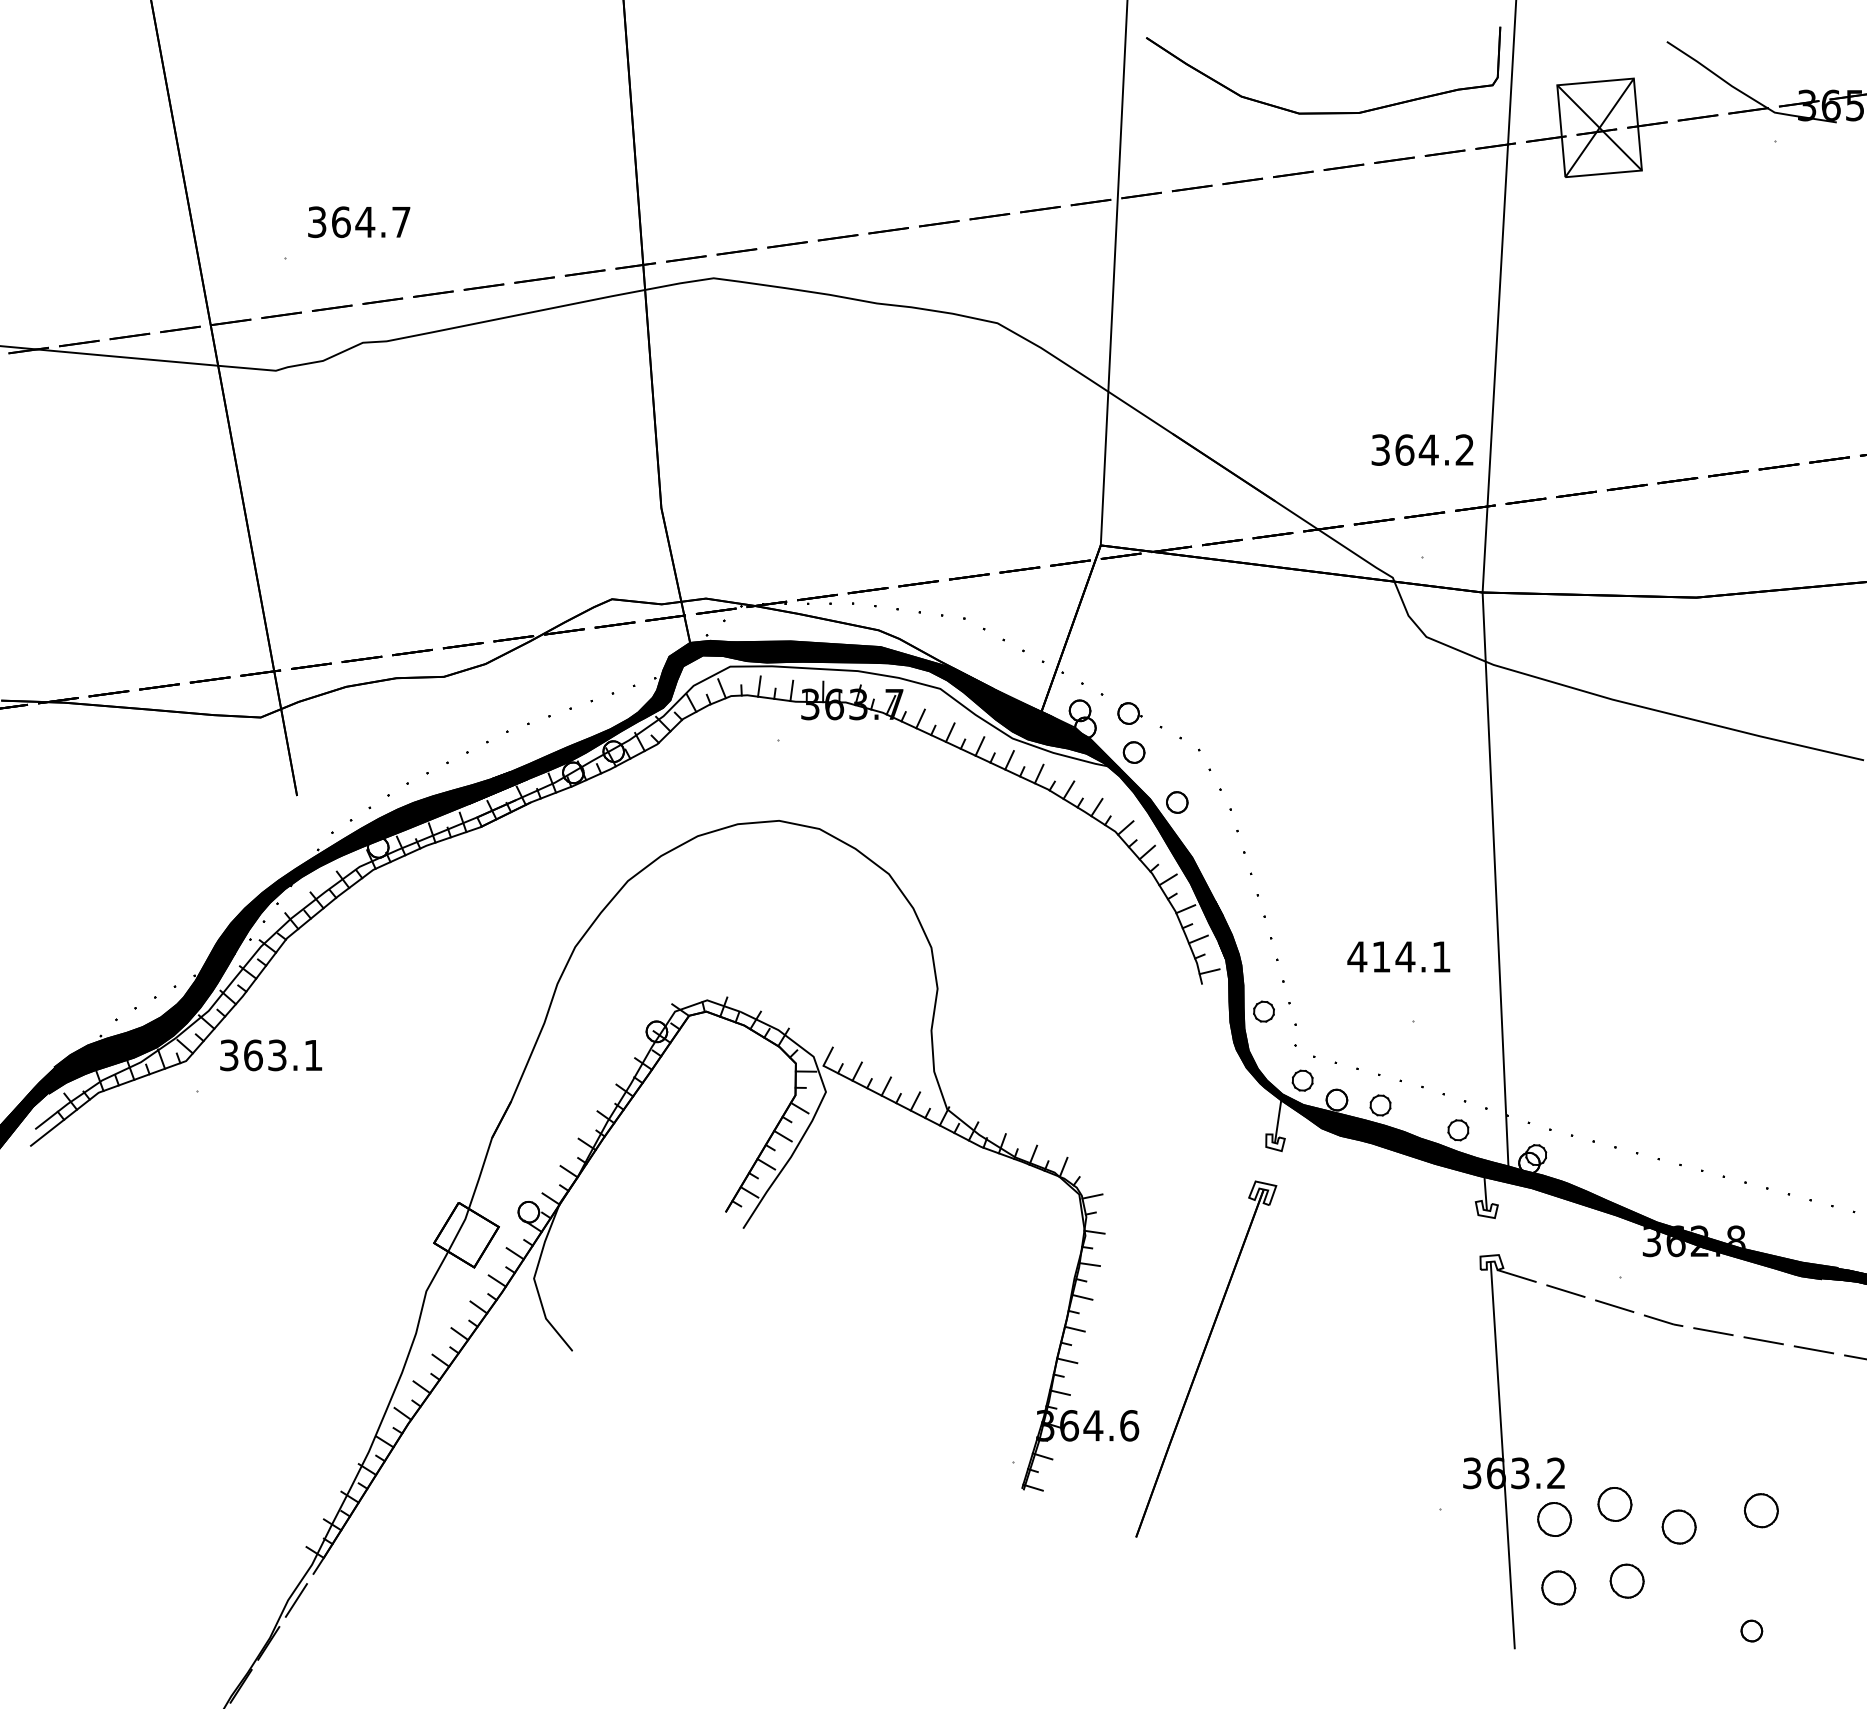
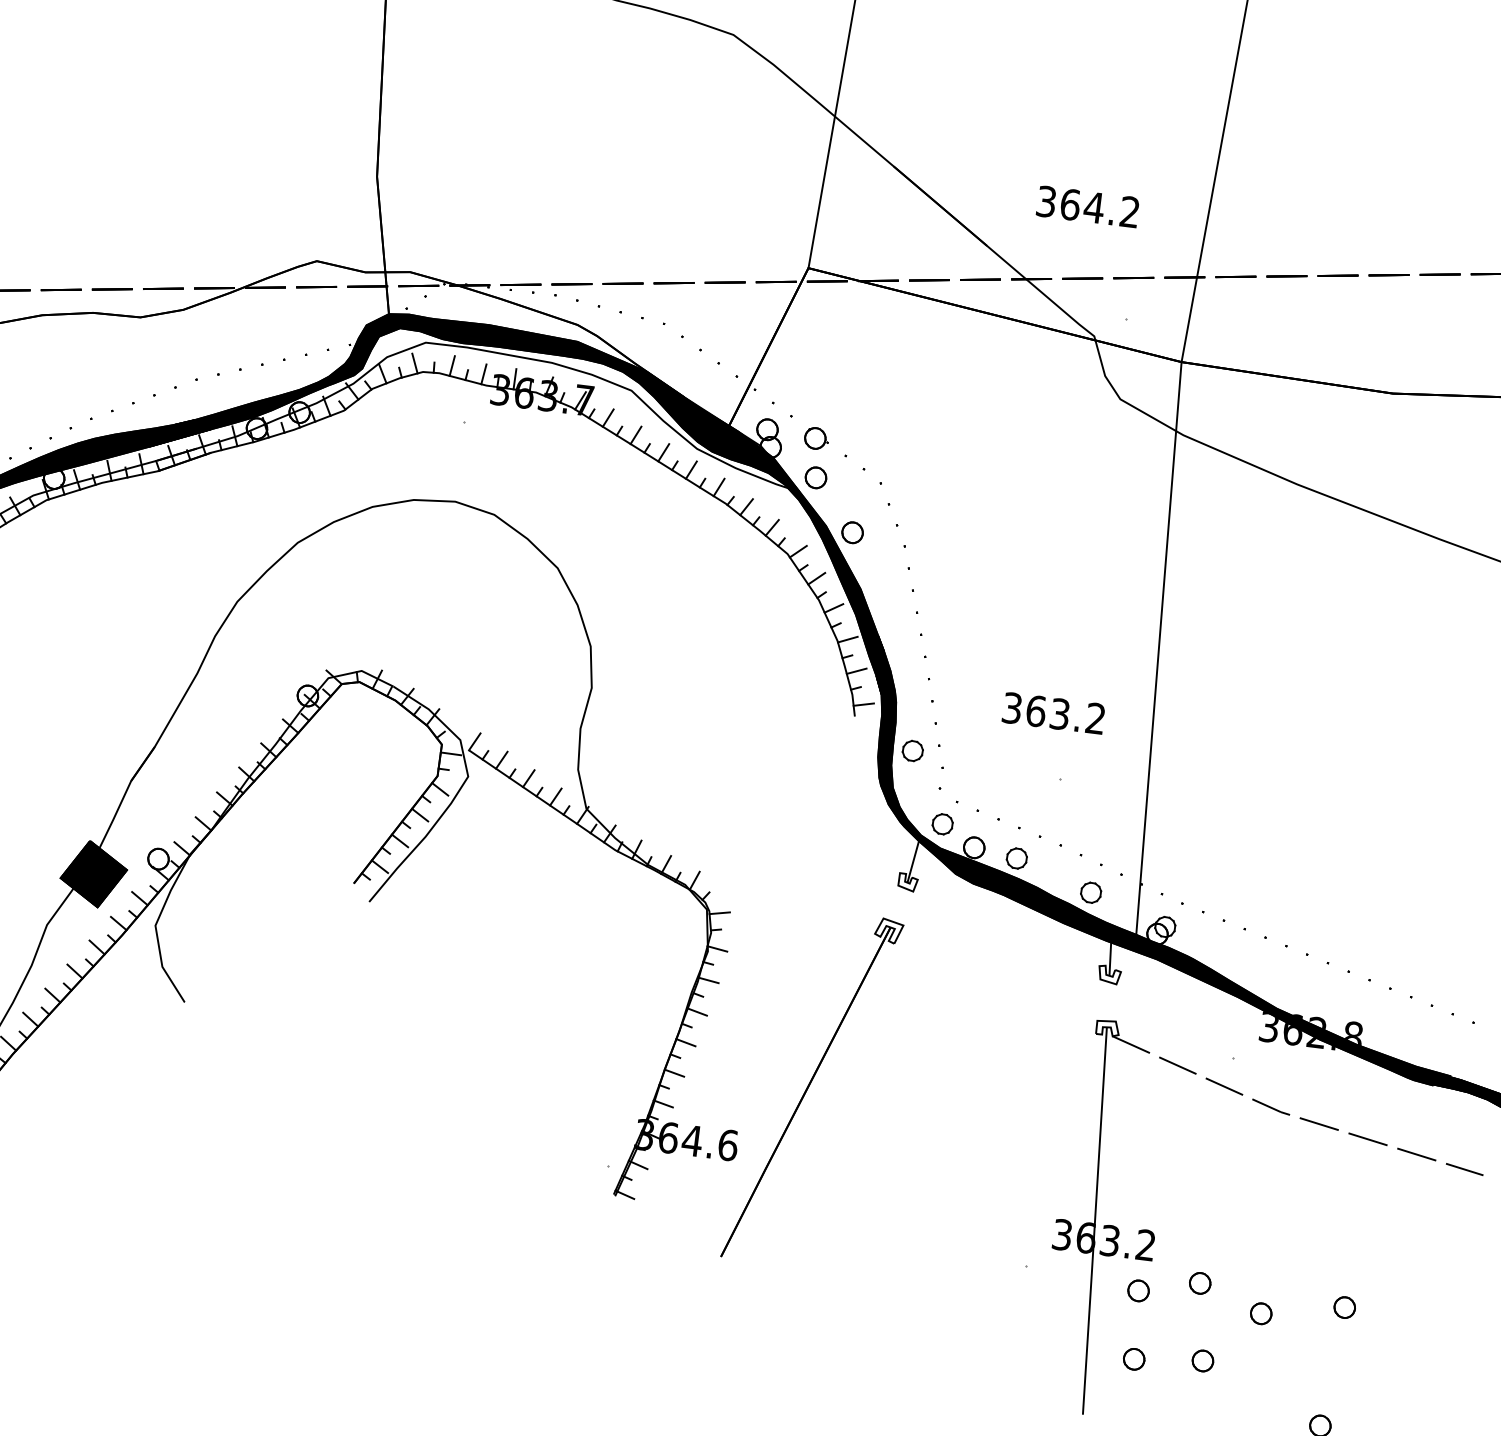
text: (1422, 449) -> (1088, 206), moved
text: (1398, 956) -> (1053, 712), 414.1 -> 363.2
fill: (466, 1234) -> (93, 873), added
part: (1614, 1504) -> (1199, 1283), size x0.62
part: (1761, 1510) -> (1344, 1307), size x0.62
part: (1554, 1519) -> (1138, 1290), size x0.62
part: (1679, 1526) -> (1261, 1313), size x0.62
part: (1627, 1580) -> (1203, 1360), size x0.62
part: (1558, 1587) -> (1133, 1358), size x0.62

